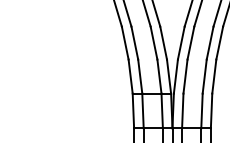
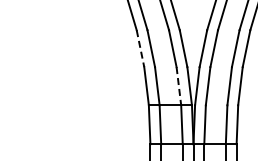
line: (125, 42) -> (140, 48), solid -> dashed
line: (159, 76) -> (178, 86), solid -> dashed

